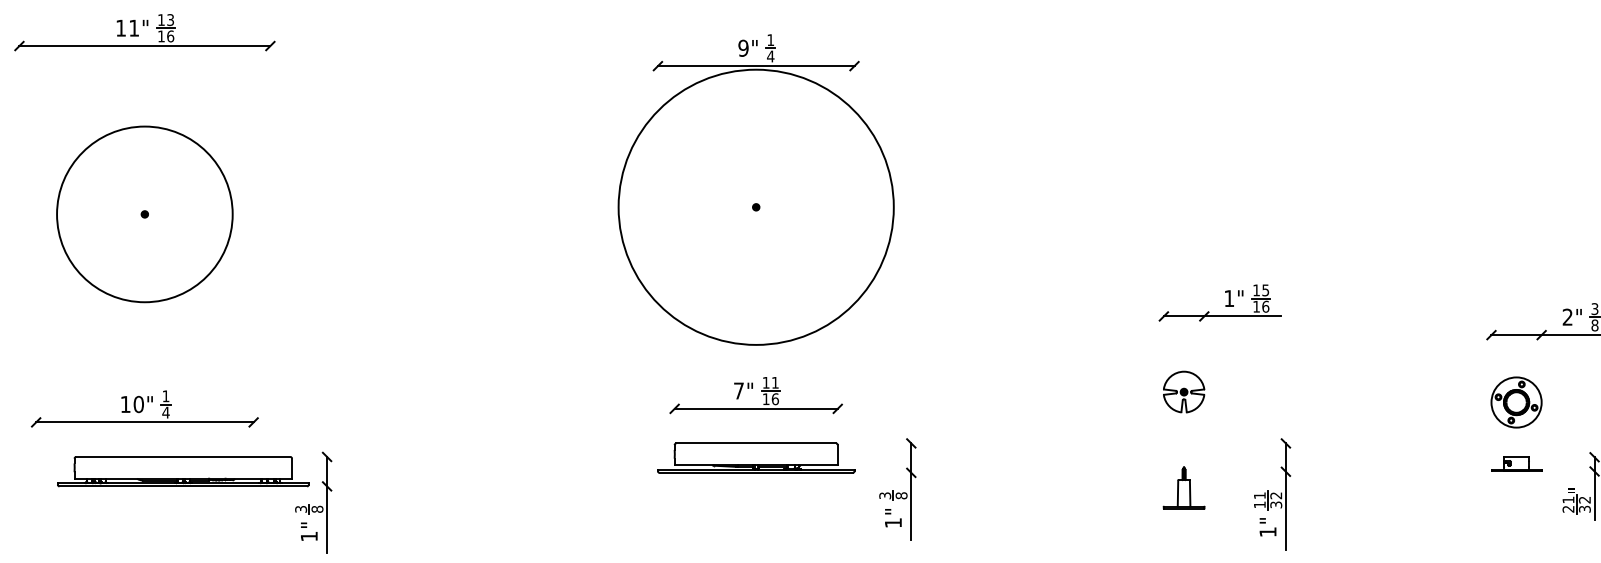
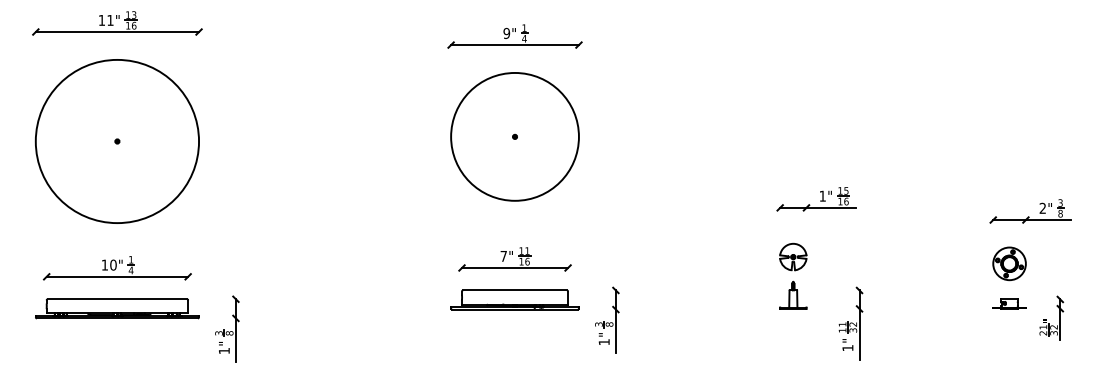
circle: (755, 206) -> (514, 136), size x0.71
circle: (145, 214) -> (117, 141), size x1.43
part: (183, 471) -> (117, 308), moved
part: (1184, 486) -> (793, 294), moved

